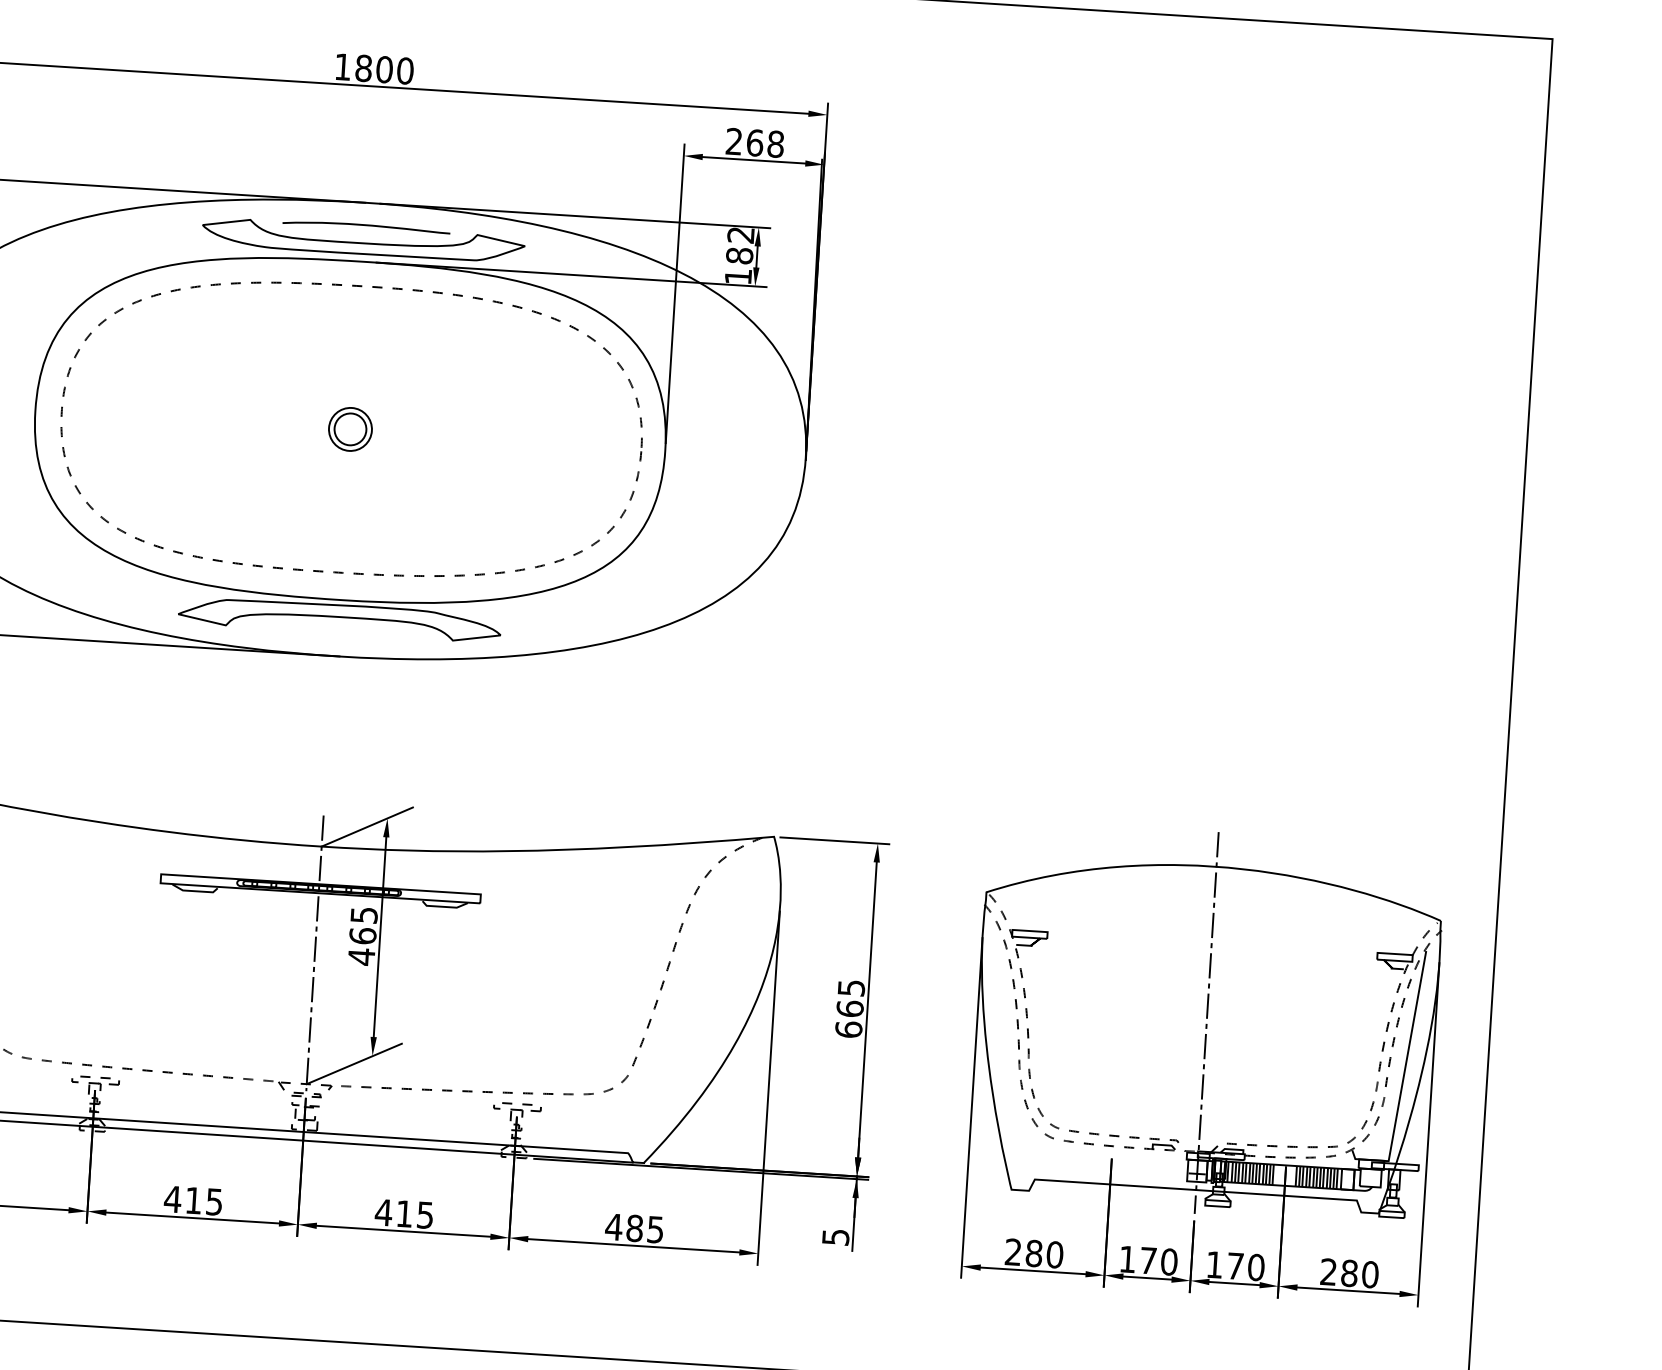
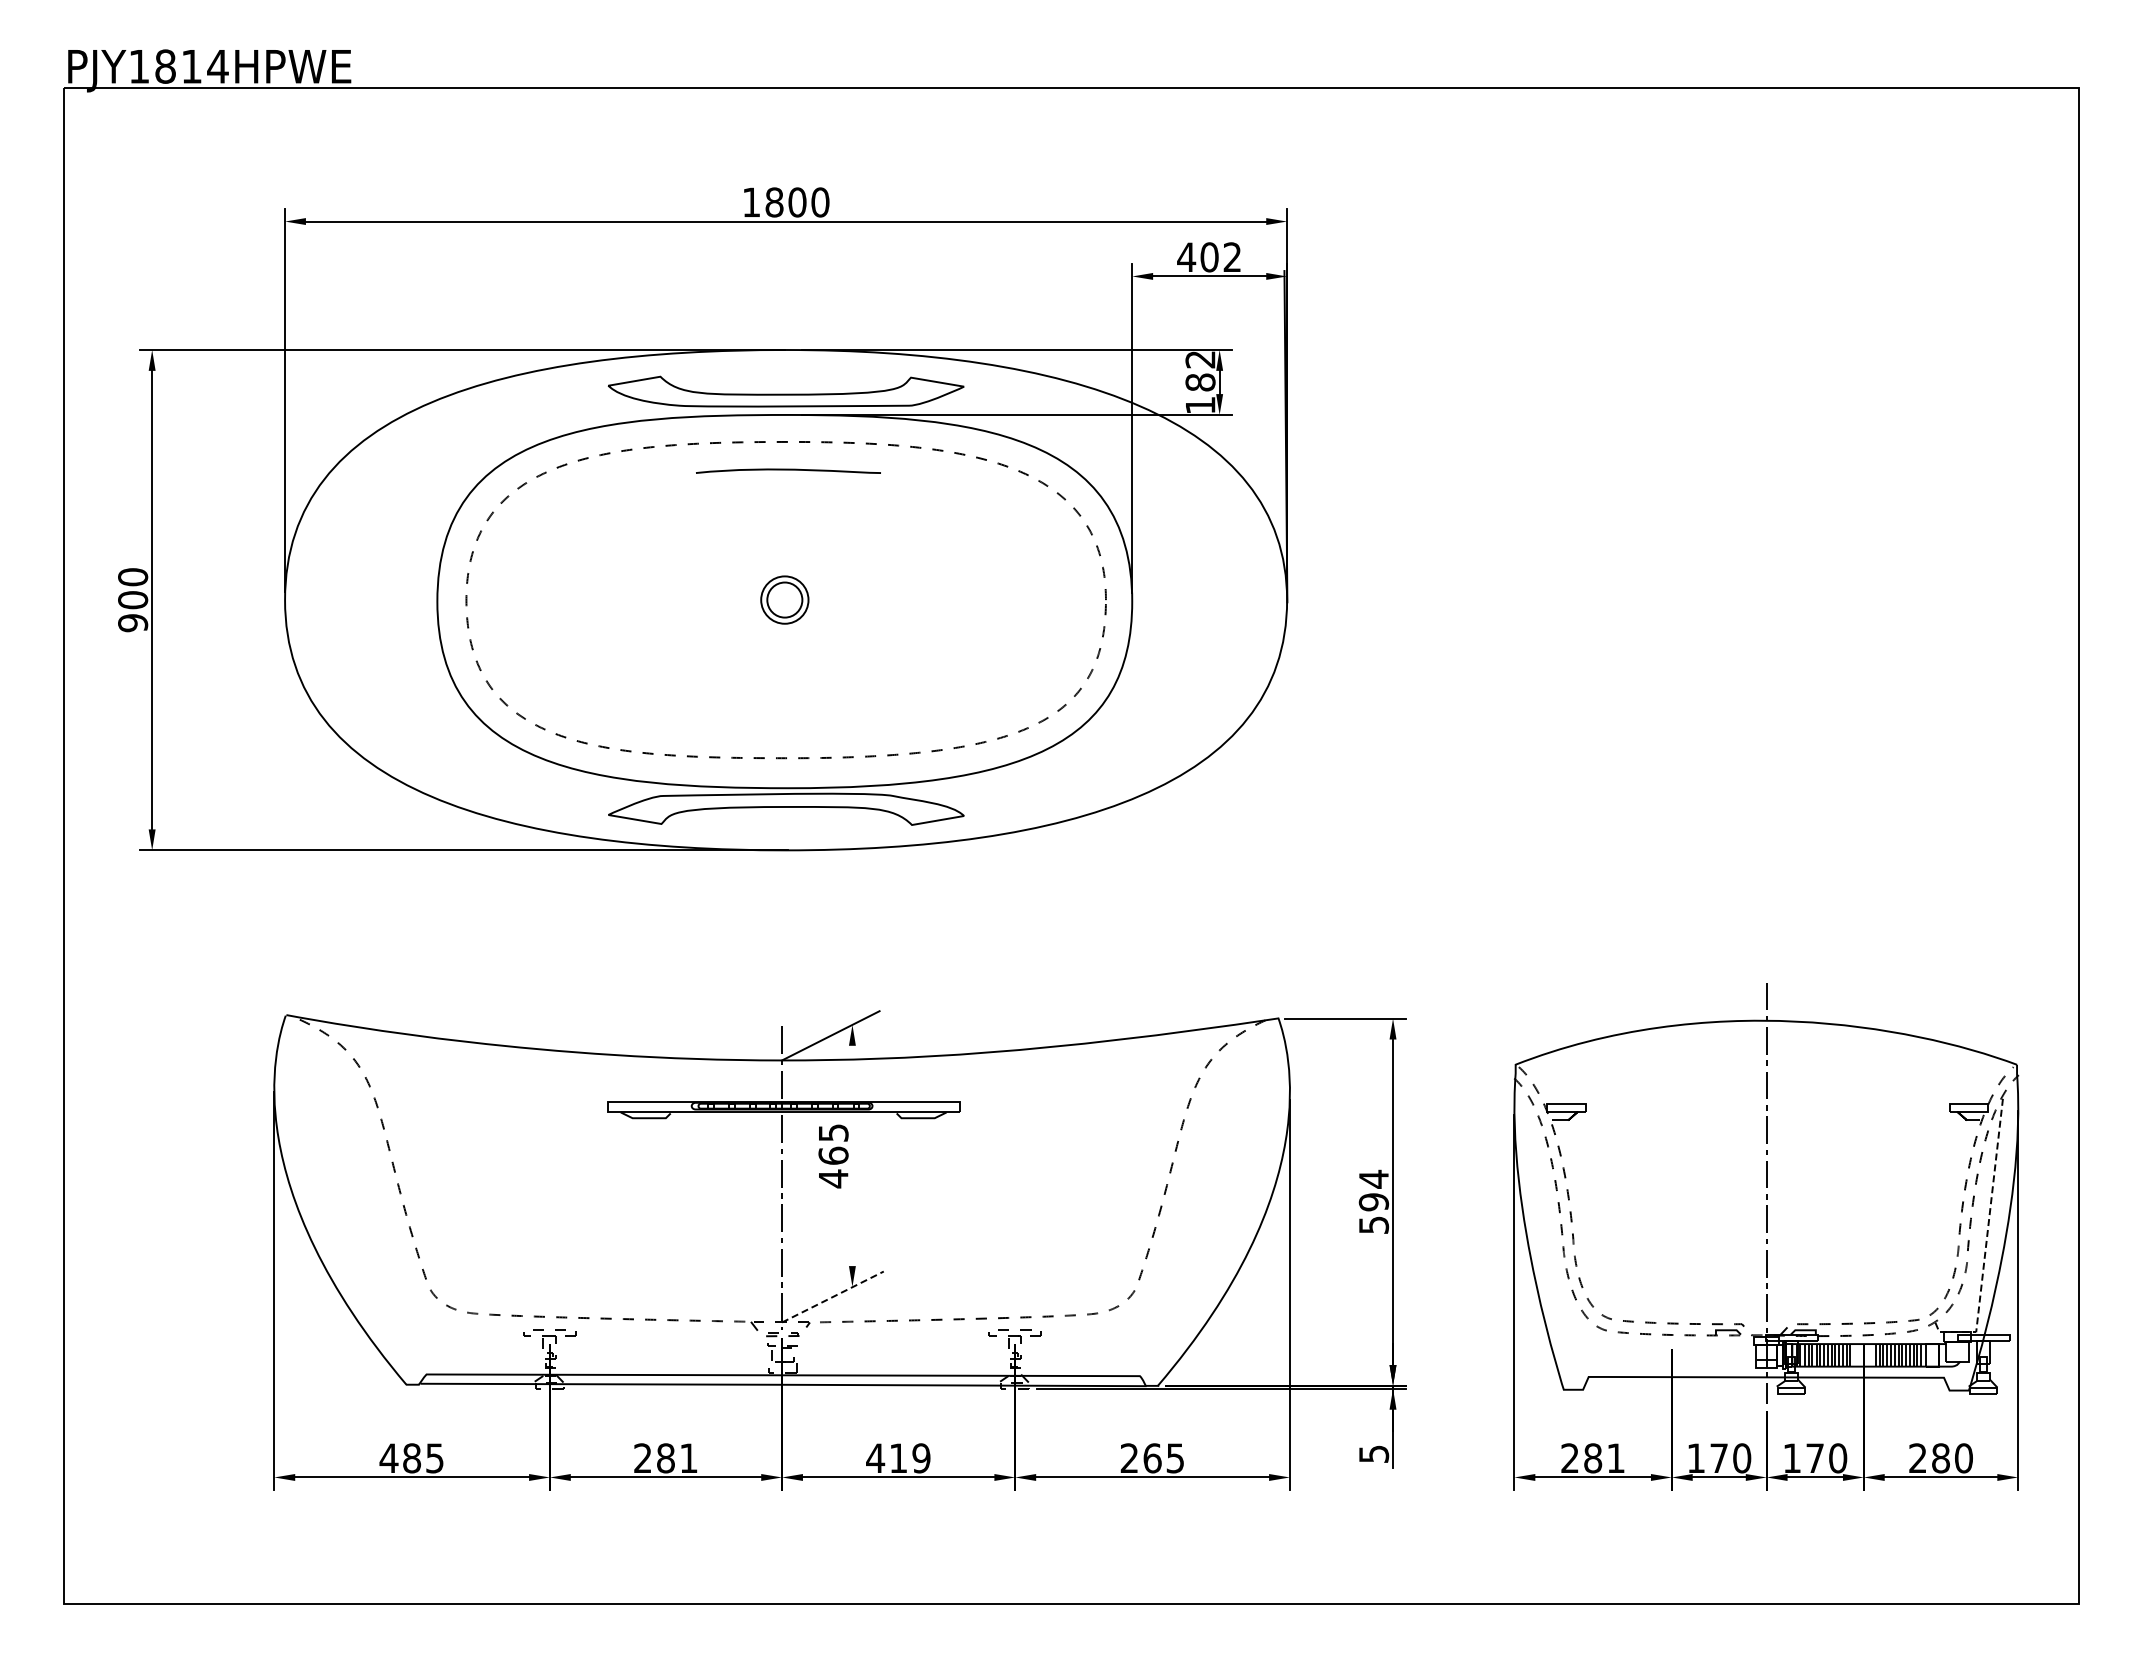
text: (754, 143) -> (1209, 257), 268 -> 402
curve: (366, 226) -> (788, 470), moved
line: (380, 936) -> (852, 1155), removed
text: (849, 1008) -> (1373, 1201), 665 -> 594
line: (353, 1064) -> (832, 1297), solid -> dashed
line: (1403, 1078) -> (1986, 1240), solid -> dashed
text: (193, 1200) -> (665, 1458), 415 -> 281
text: (425, 1215) -> (921, 1458), 415 -> 419
text: (623, 1227) -> (1140, 1458), 485 -> 265
text: (1055, 1255) -> (1616, 1458), 280 -> 281

